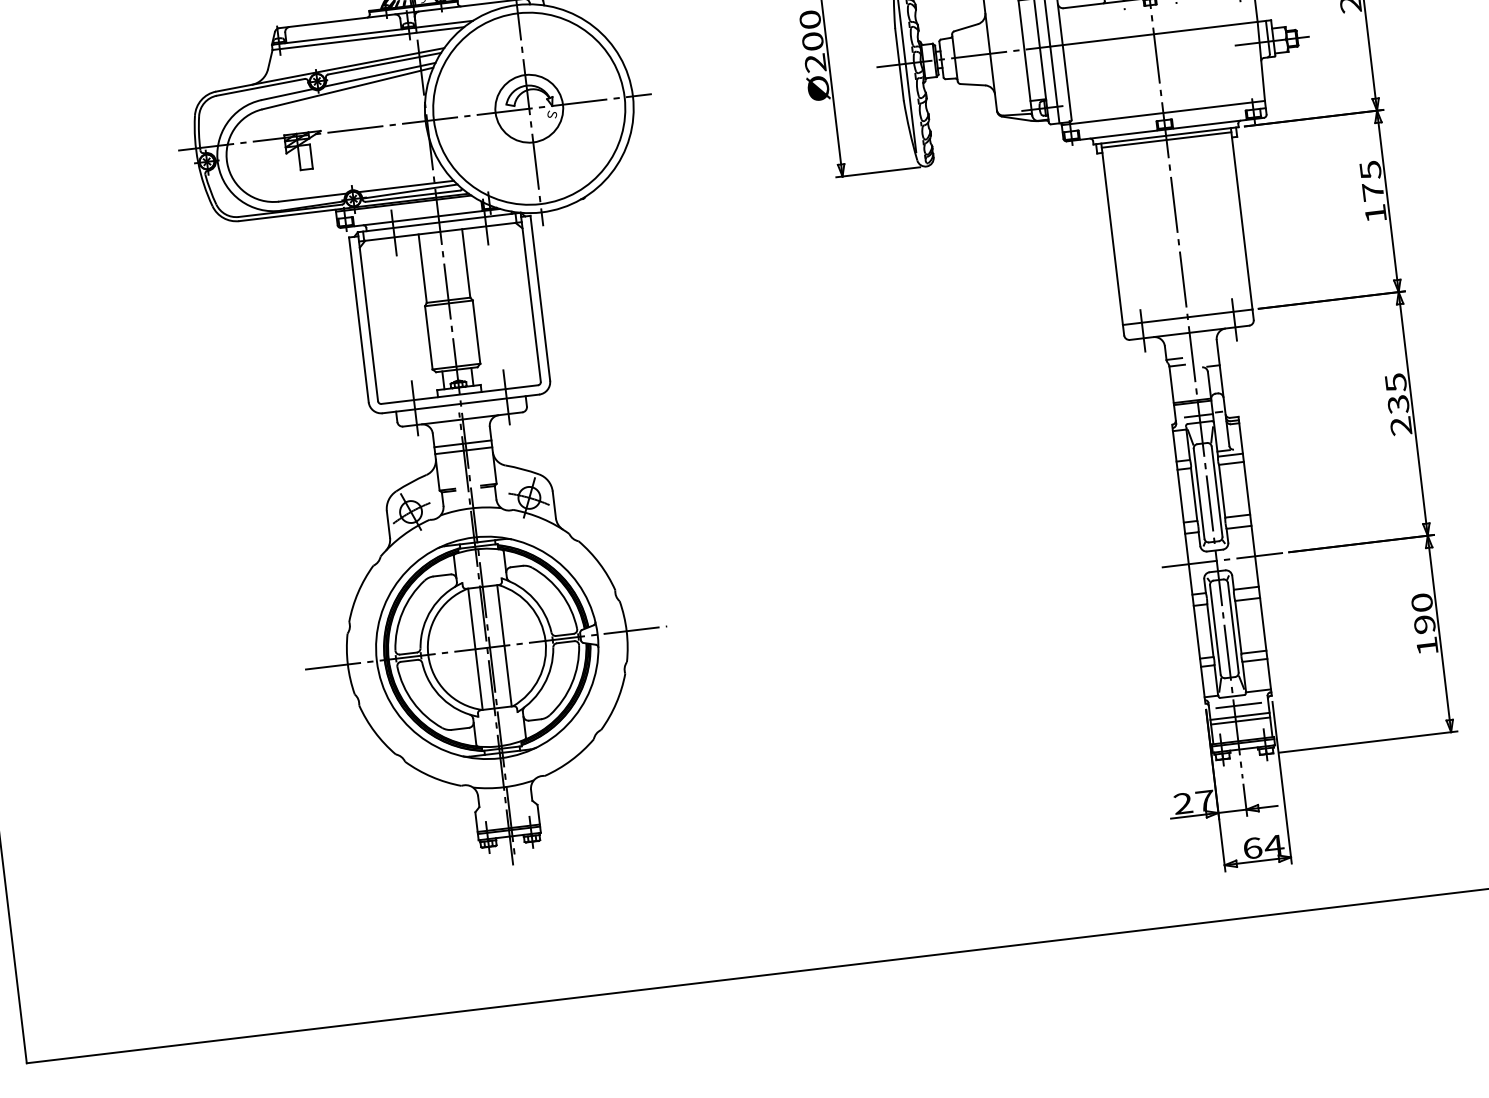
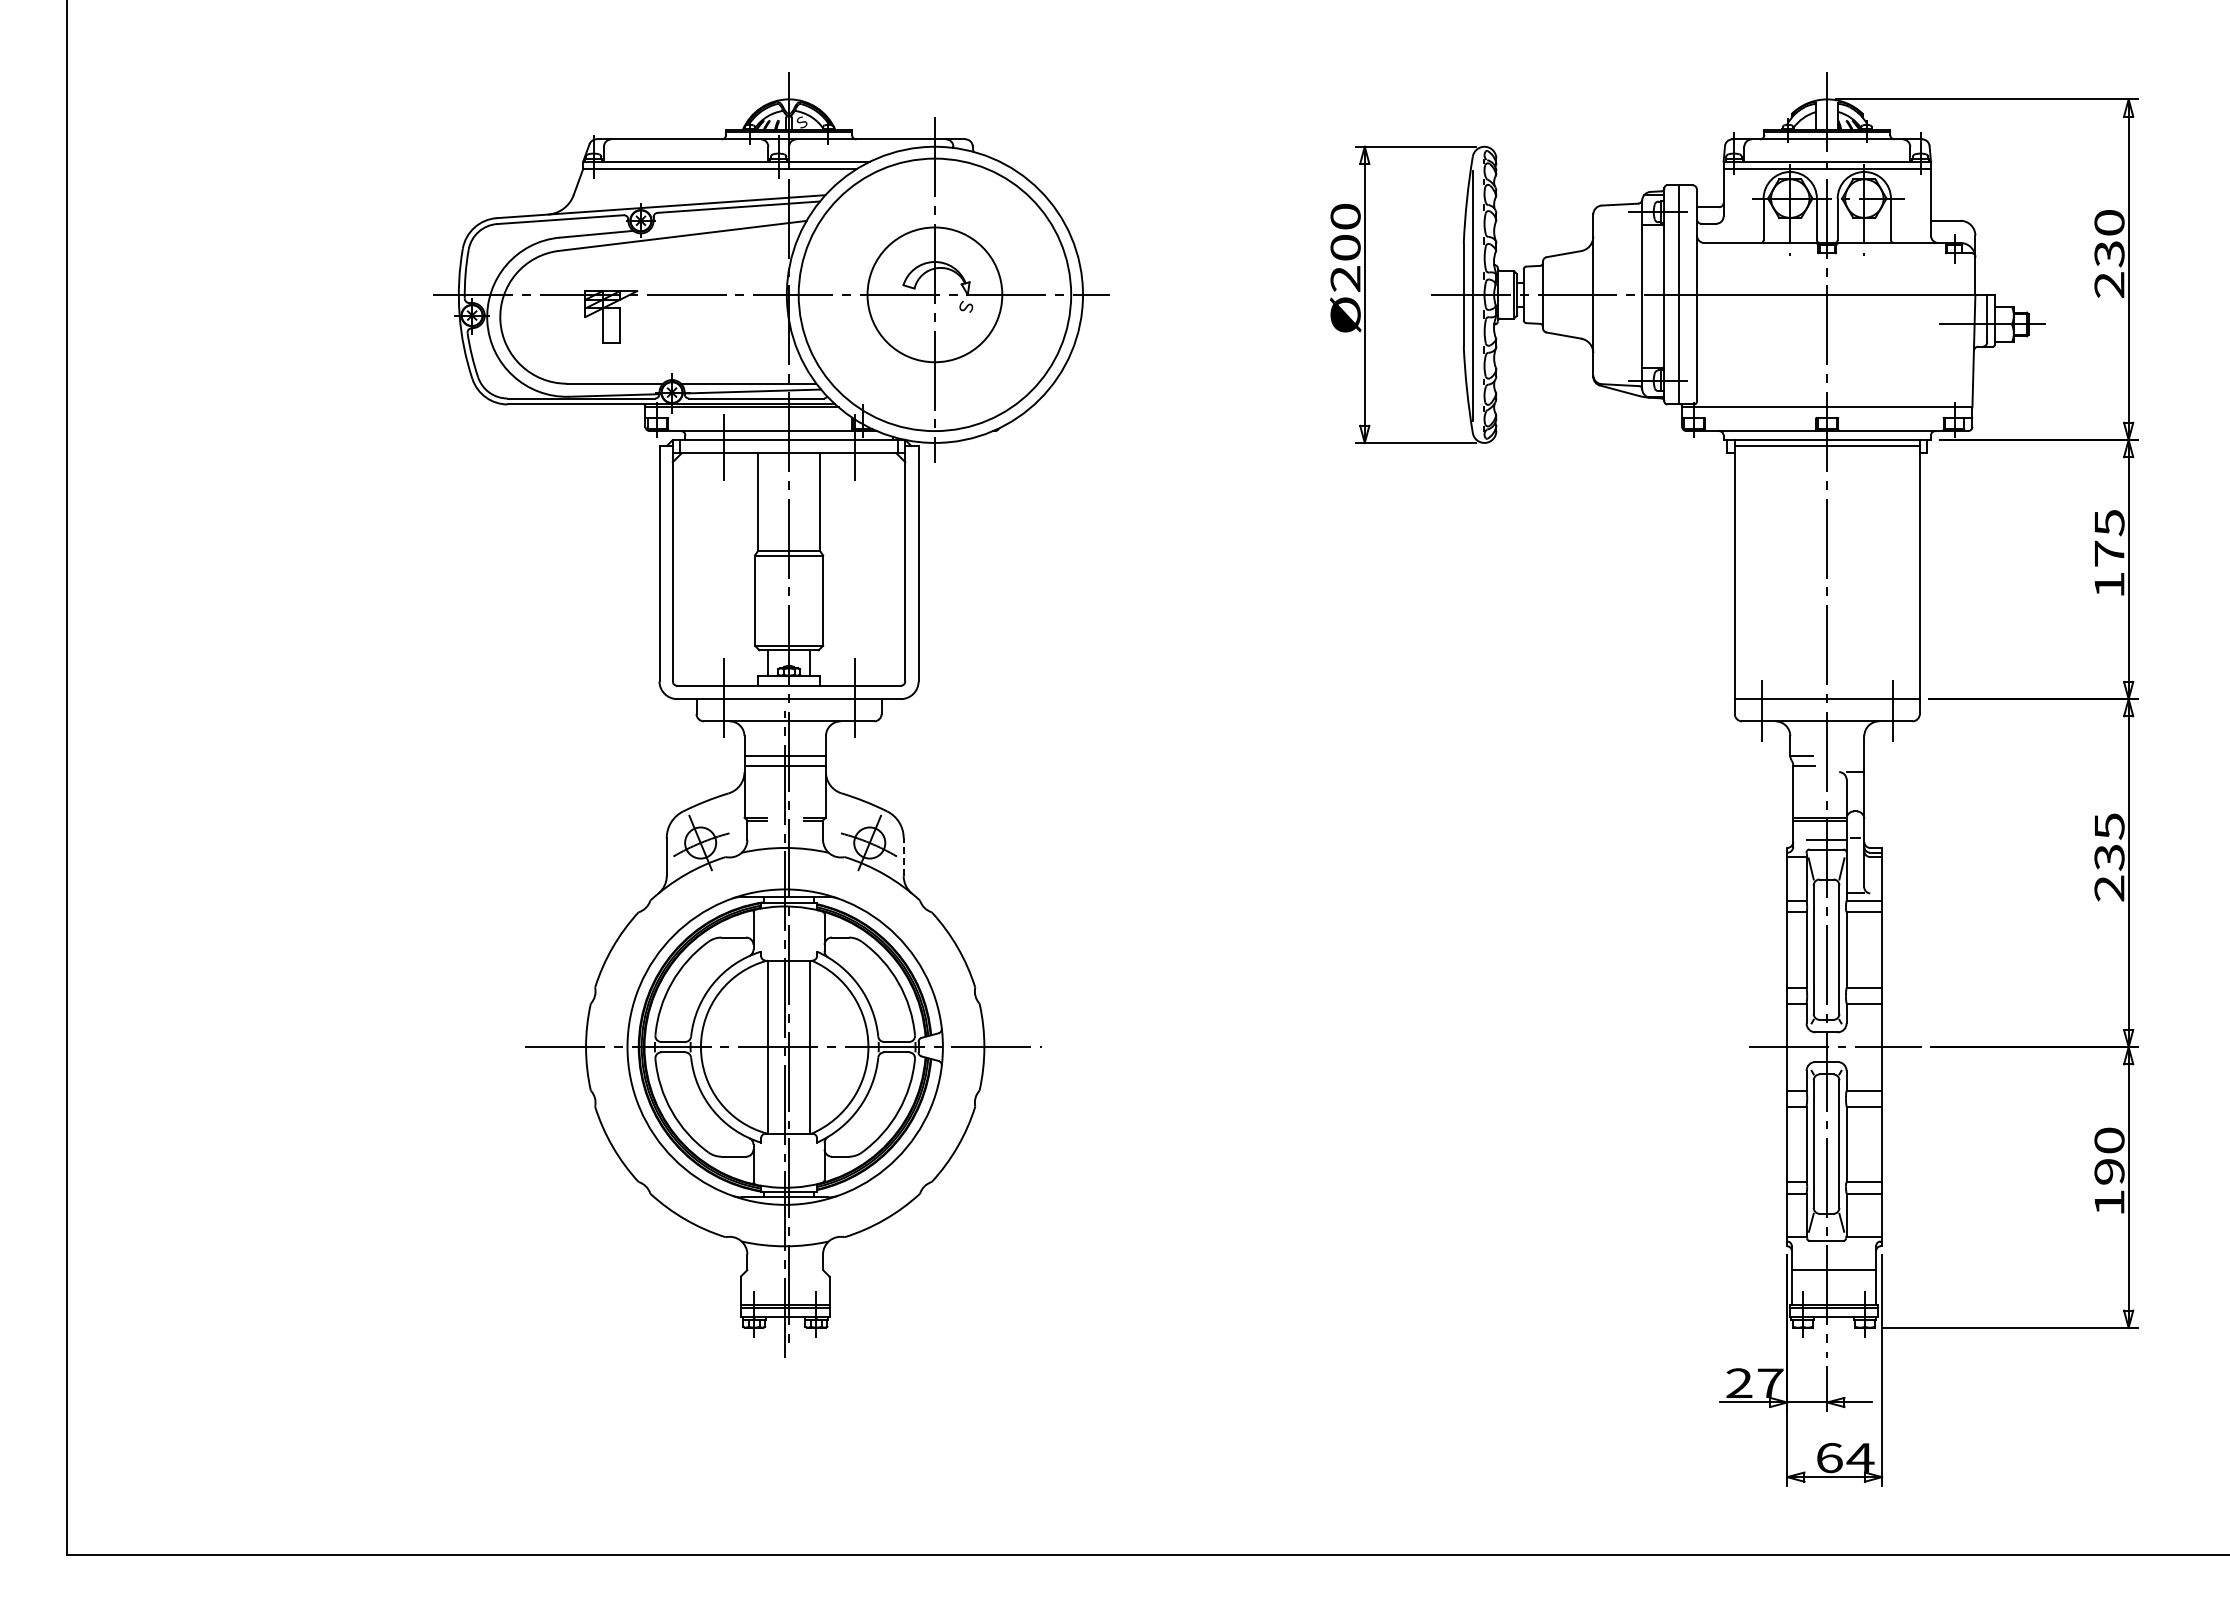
line: (380, 74) -> (730, 221), removed
circle: (528, 108) -> (934, 294), size x1.4
line: (554, 504) -> (903, 856), solid -> dashed
line: (1238, 705) -> (1833, 1254), removed
line: (1240, 720) -> (1833, 1276), removed

